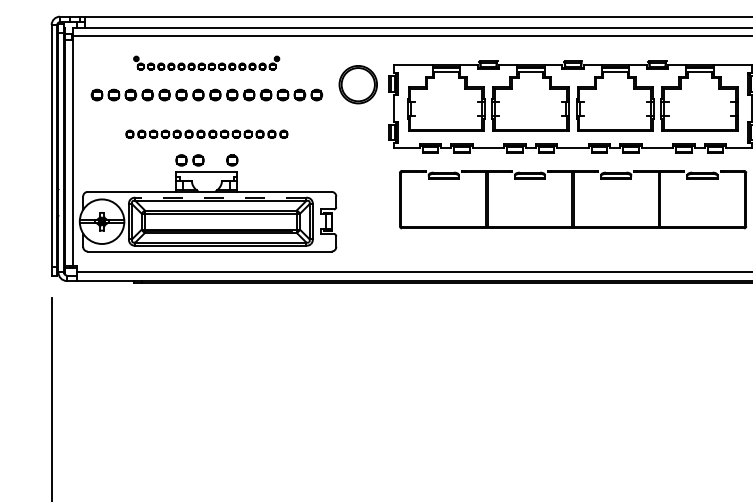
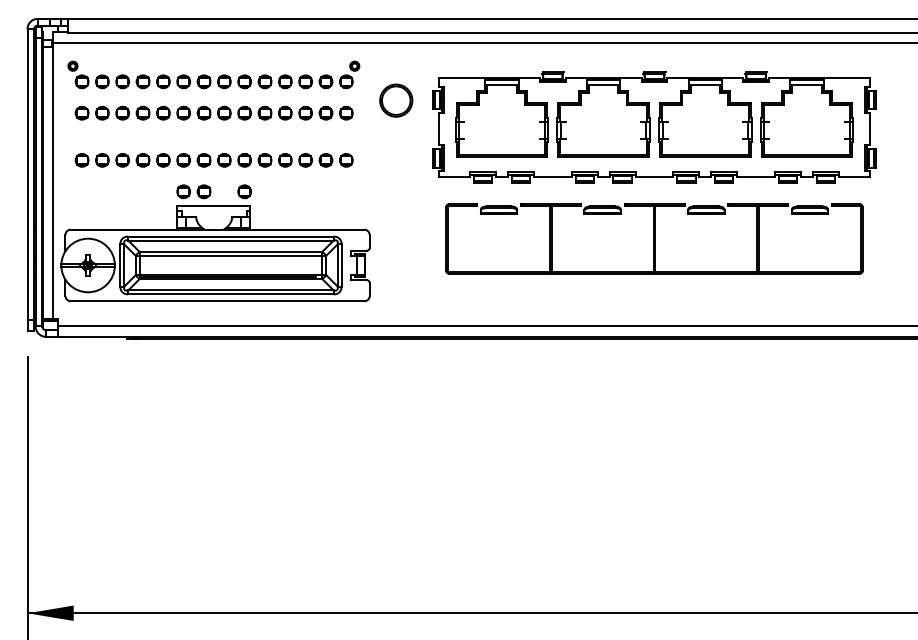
part: (206, 62) -> (213, 74), size x1.67
part: (358, 84) -> (396, 100), size x0.71
part: (206, 134) -> (213, 160), size x1.43
line: (220, 197) -> (230, 236), dashed -> solid

